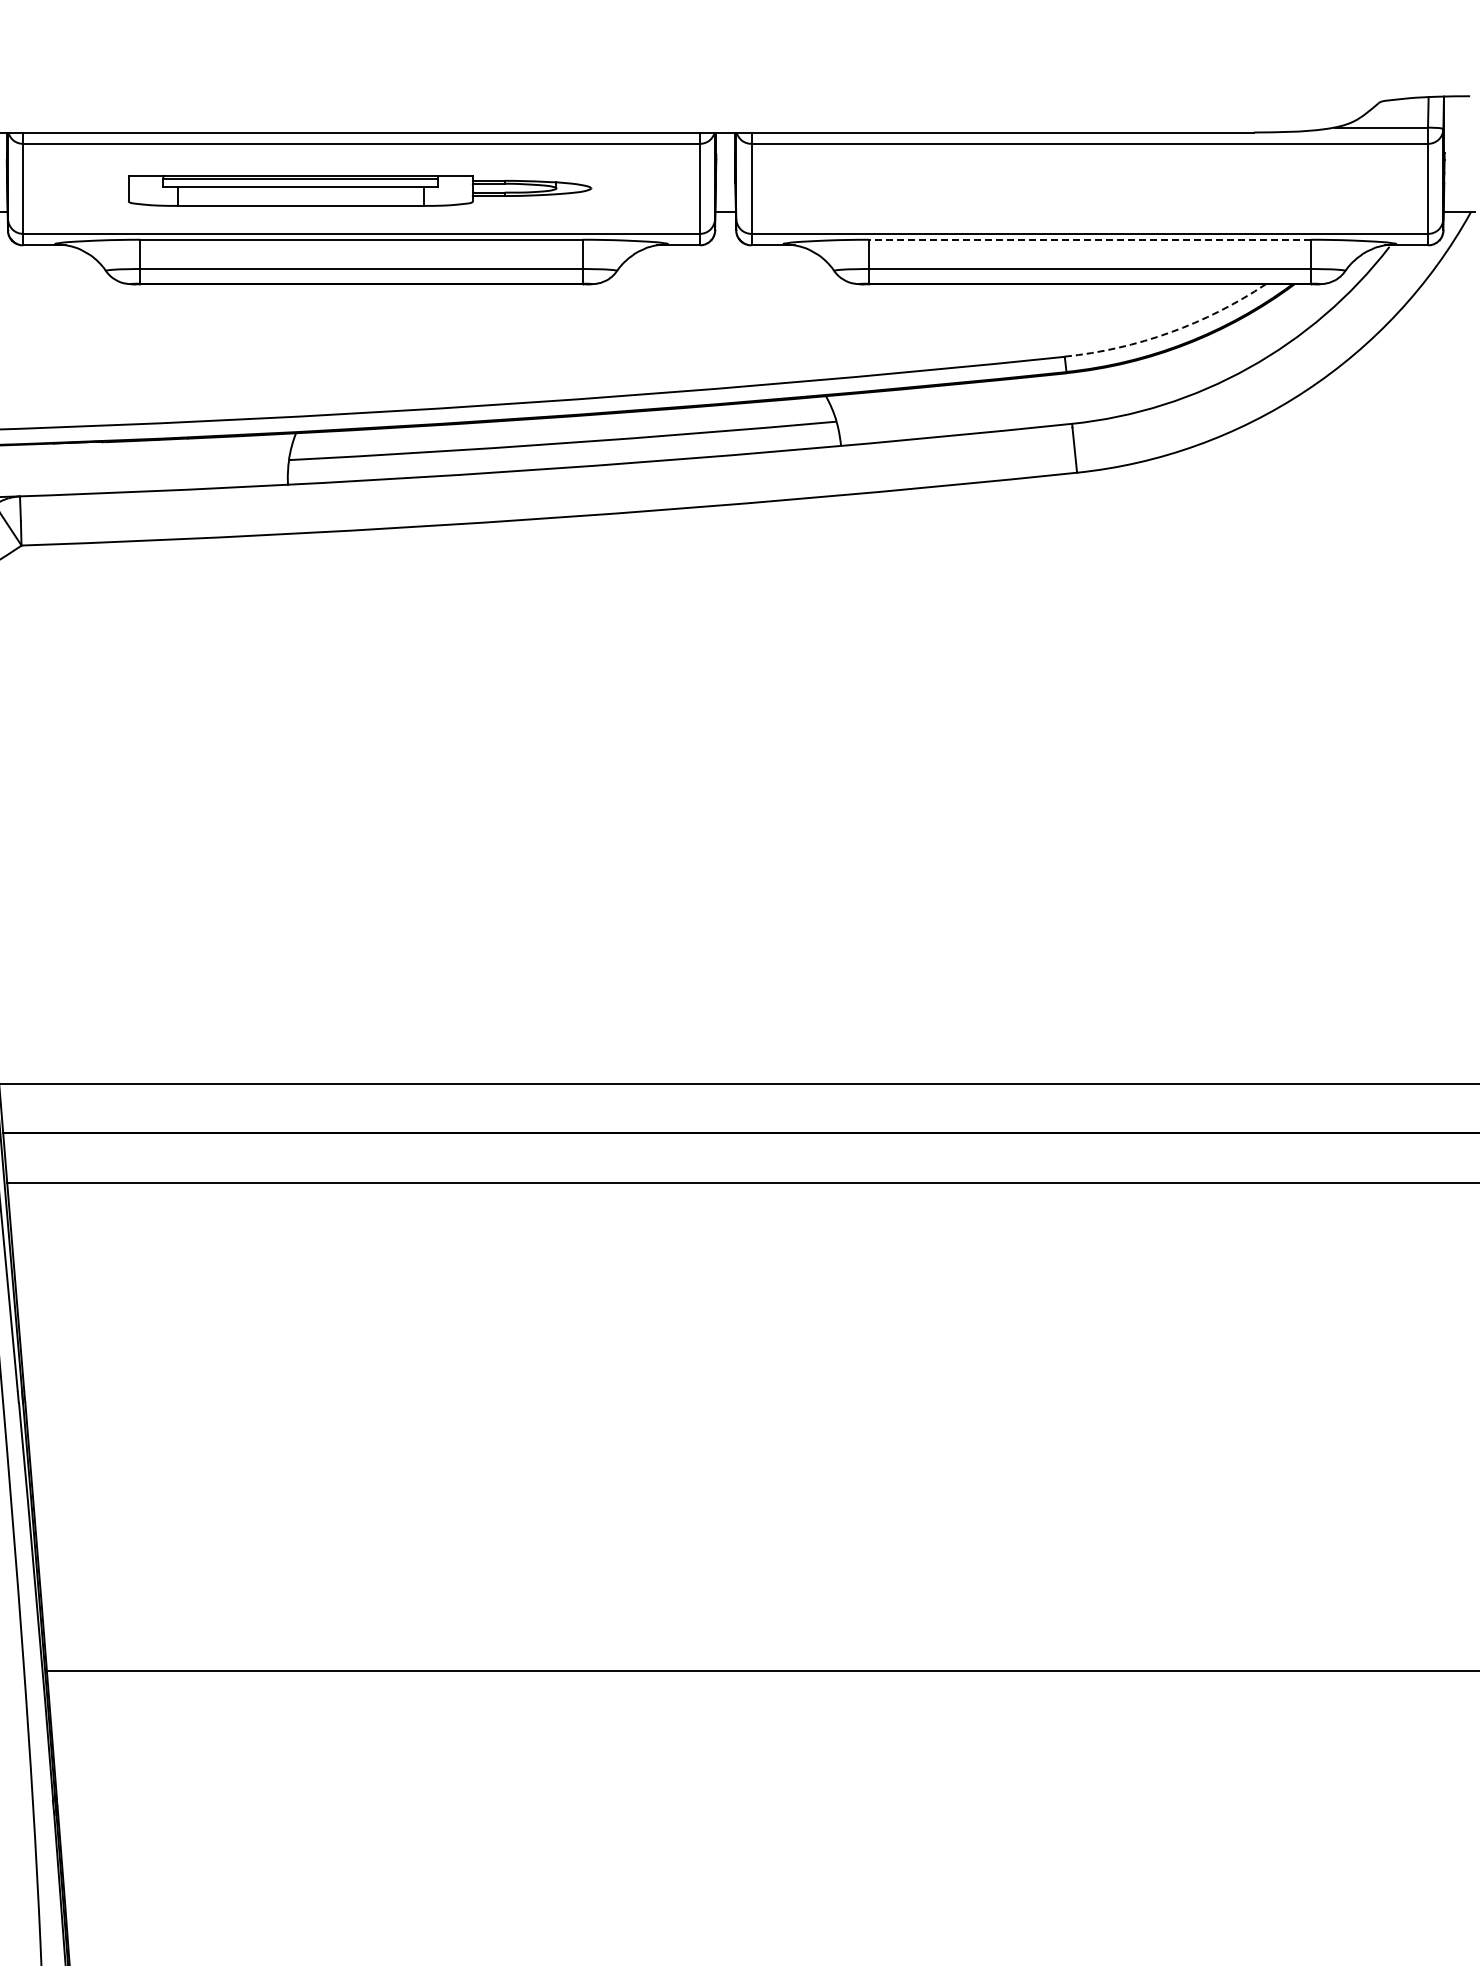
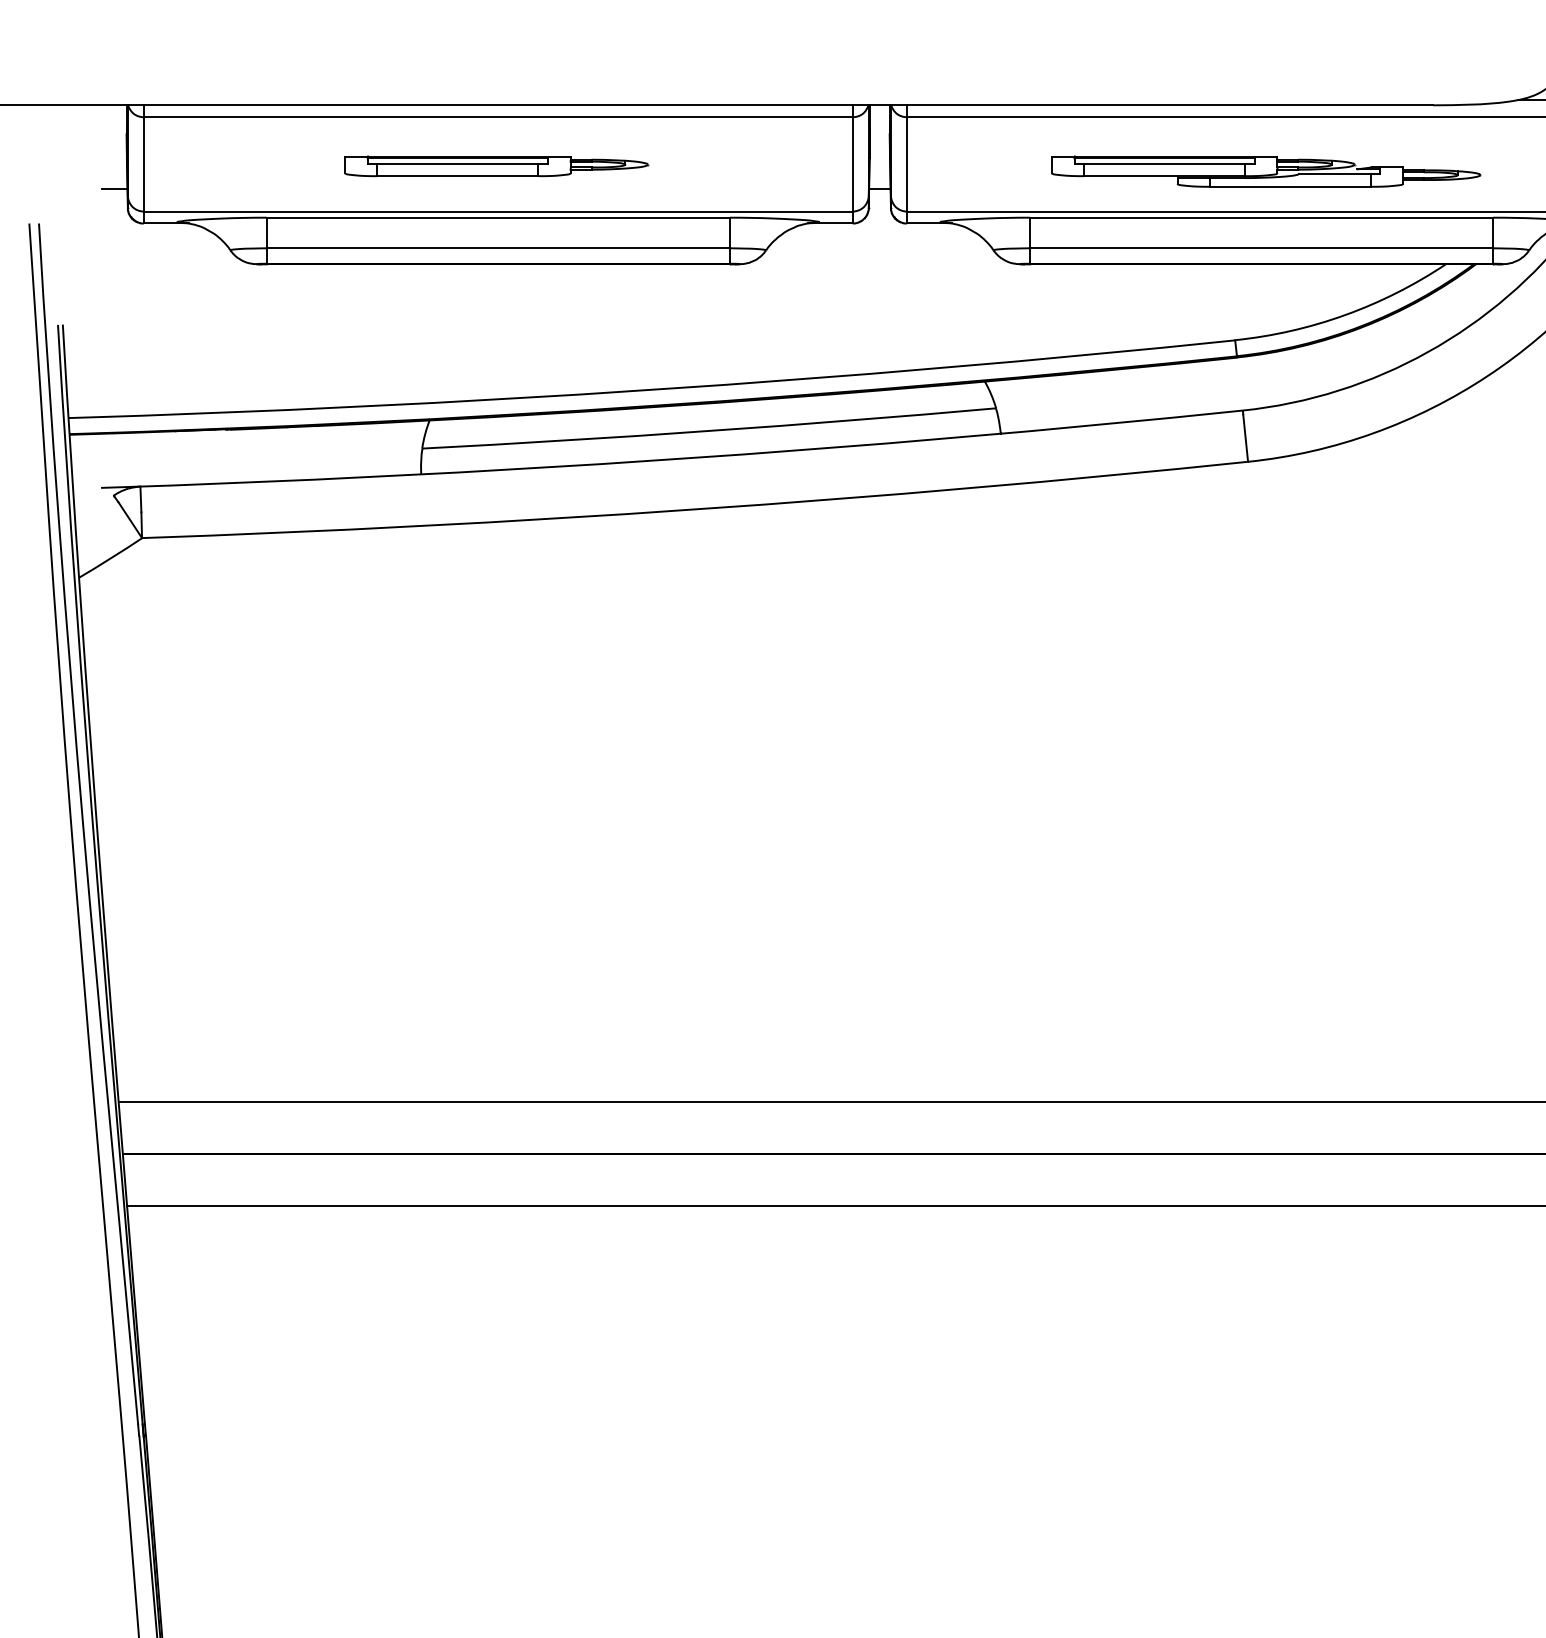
part: (359, 190) -> (496, 166), size x0.62
part: (1094, 195) -> (1266, 171), added
line: (1089, 239) -> (1261, 217), dashed -> solid
arc: (1169, 332) -> (1344, 314), dashed -> solid

